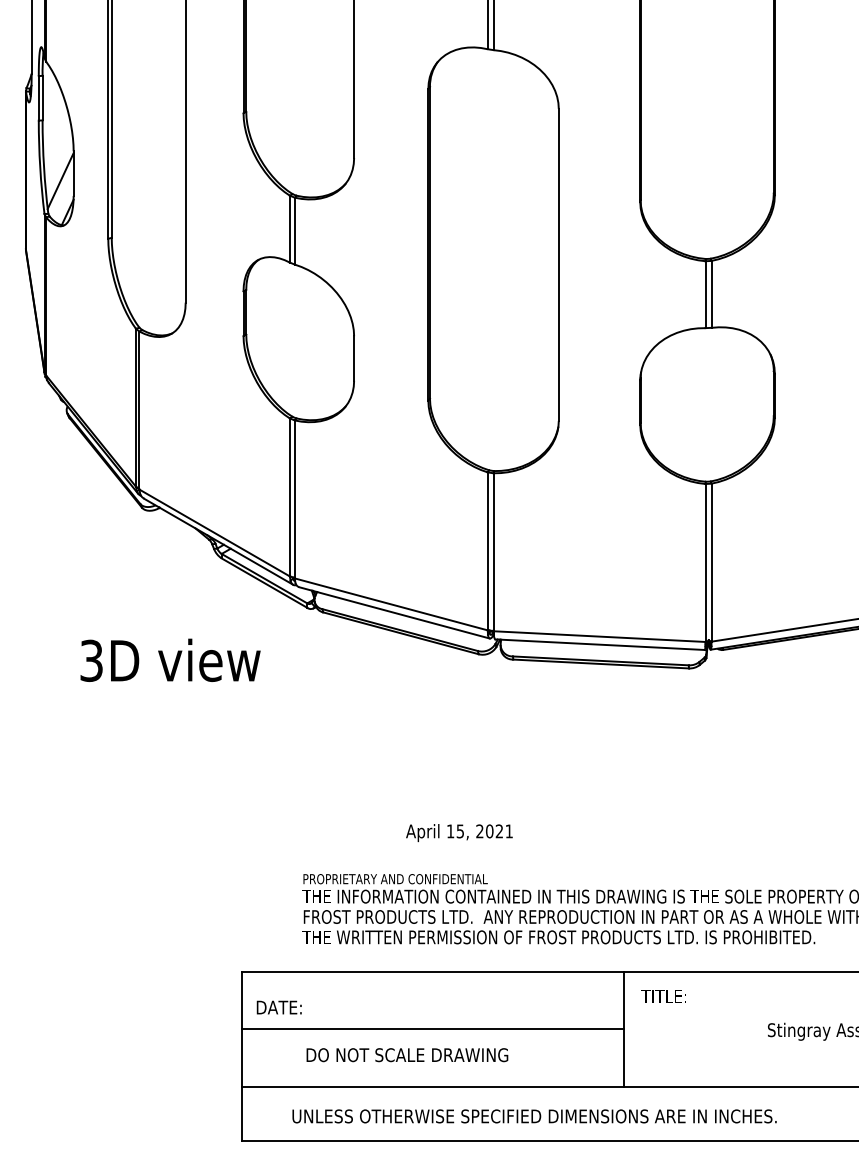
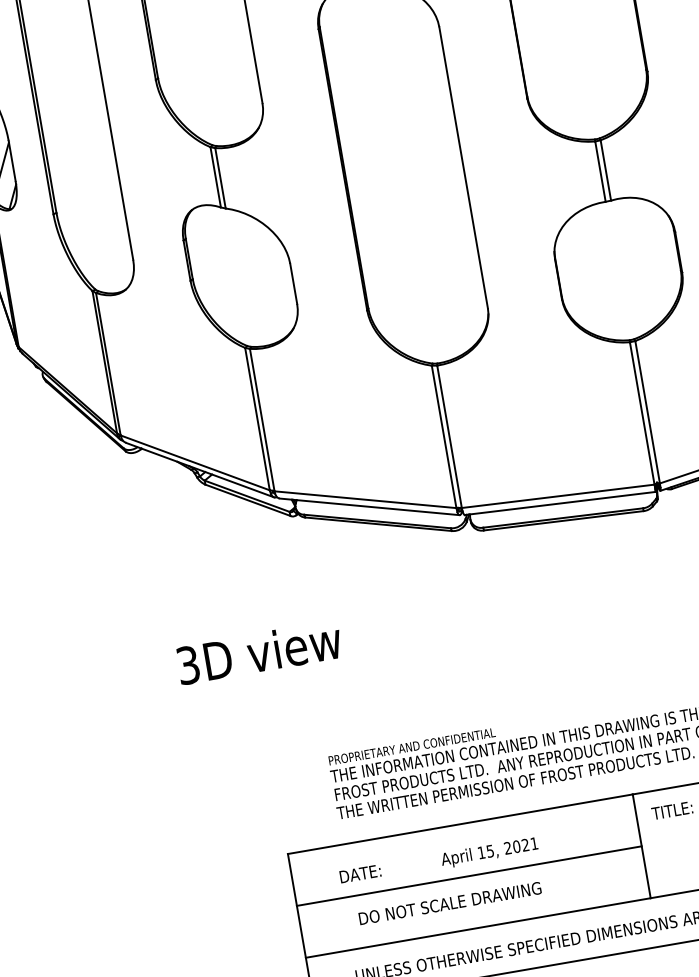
text: (170, 659) -> (259, 651), moved
text: (459, 833) -> (489, 853), moved
text: (278, 1007) -> (359, 873), moved

